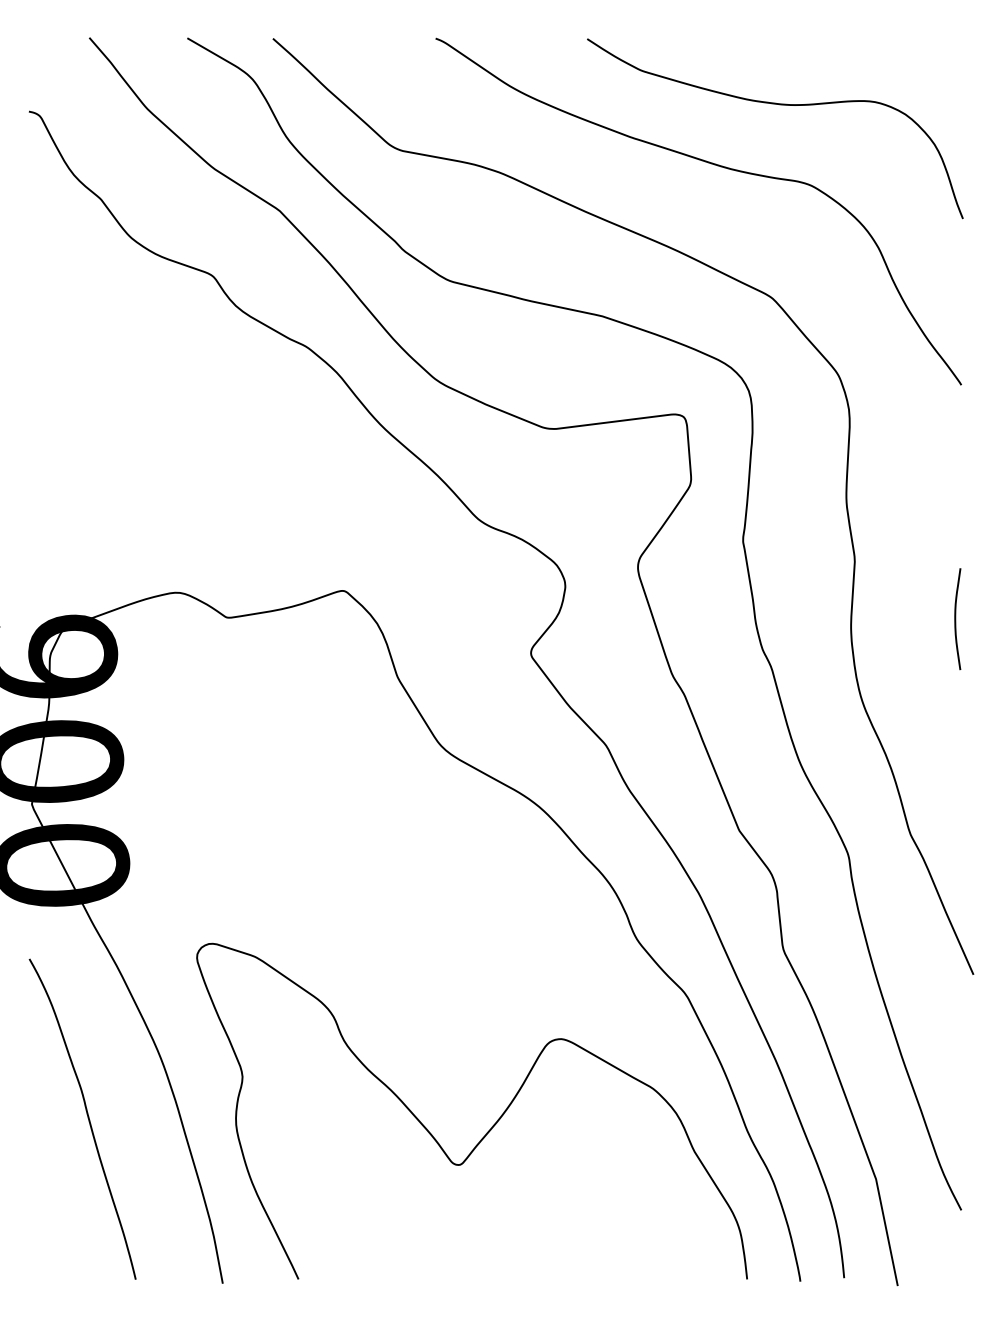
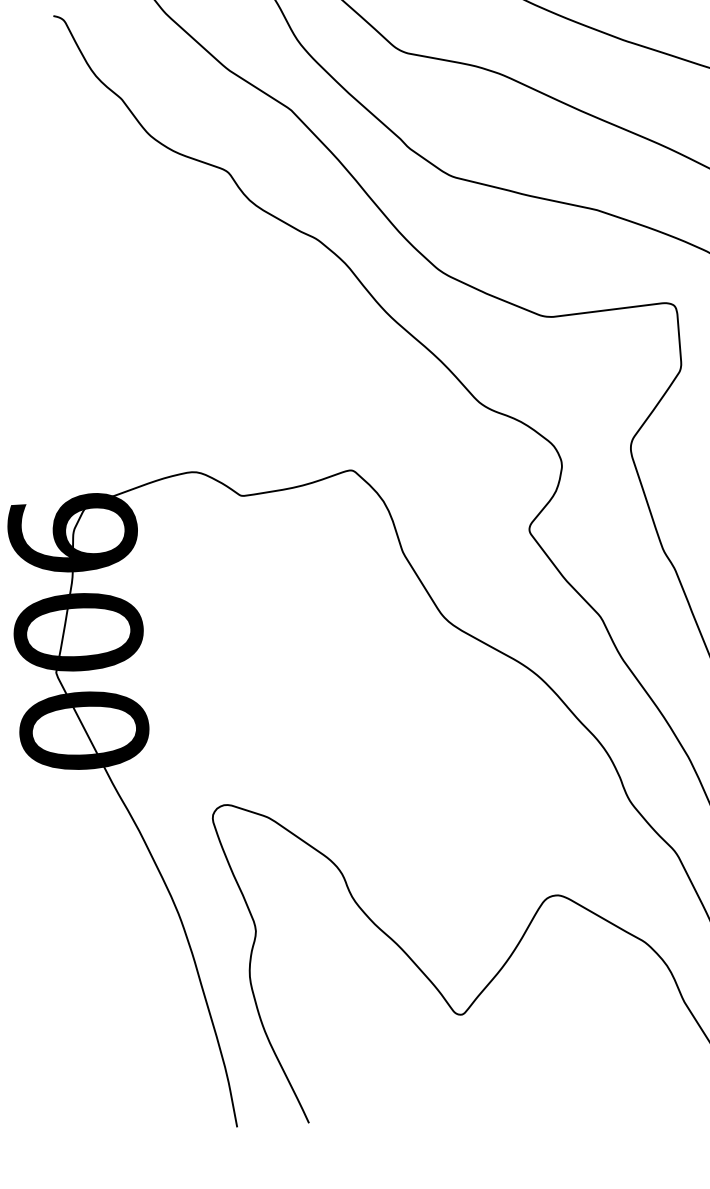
curve: (87, 1118) -> (108, 970), removed

